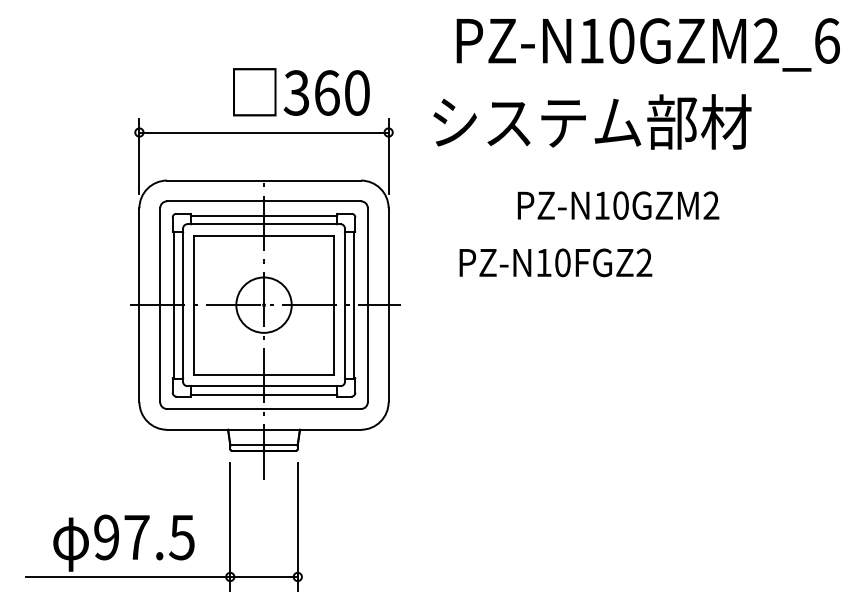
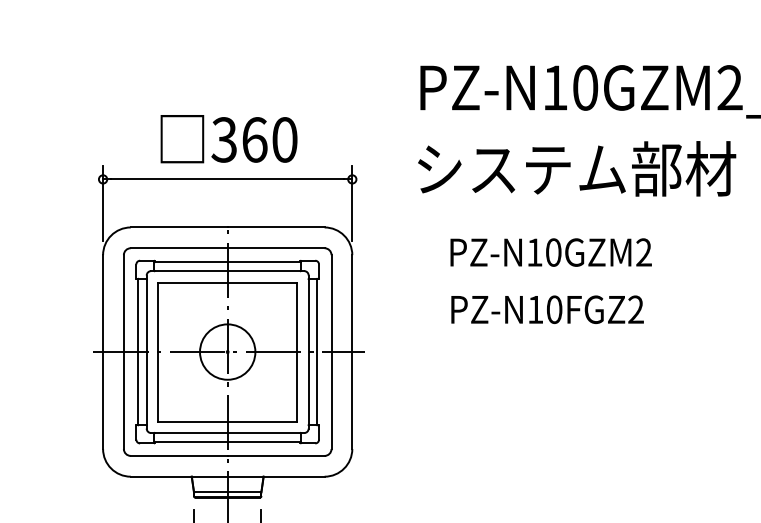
text: (301, 92) -> (229, 139), moved
text: (592, 121) -> (577, 168), moved
text: (618, 205) -> (551, 252), moved
text: (555, 262) -> (547, 309), moved

